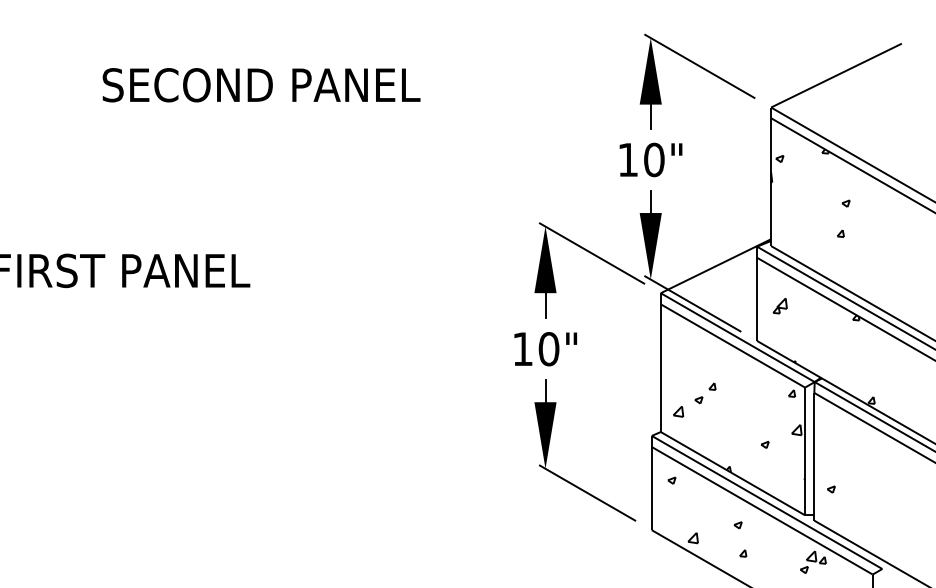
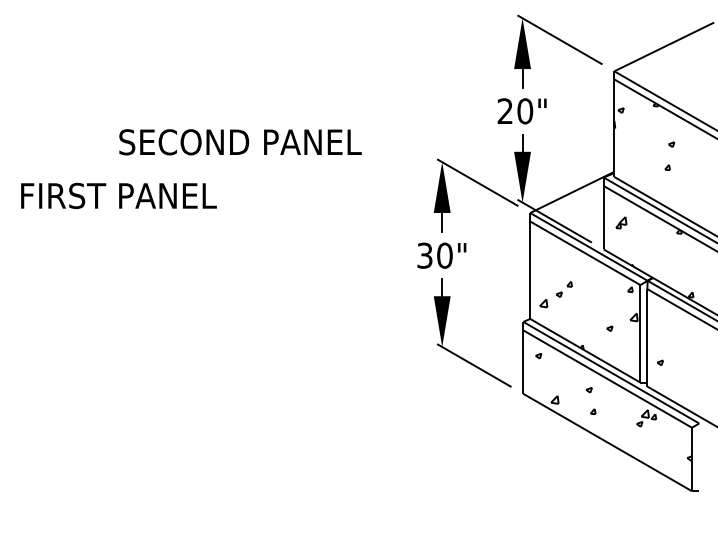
text: (261, 85) -> (240, 142), moved
text: (627, 158) -> (504, 110), 10" -> 20"
text: (522, 348) -> (424, 255), 10" -> 30"

